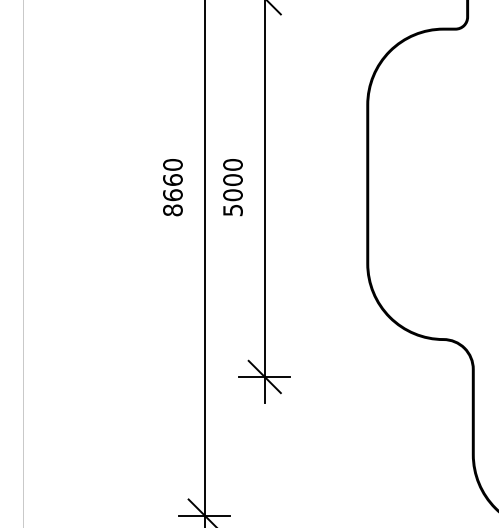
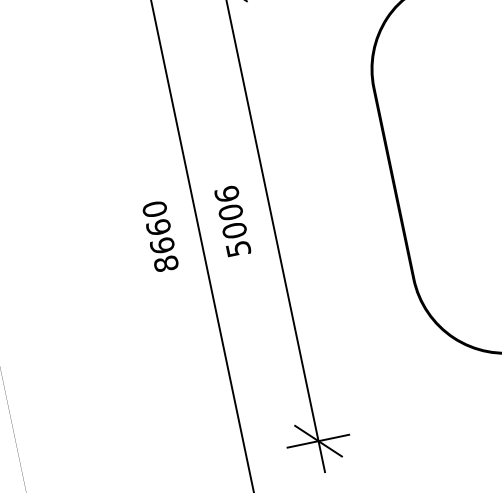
text: (232, 164) -> (226, 193), 5000 -> 5006

